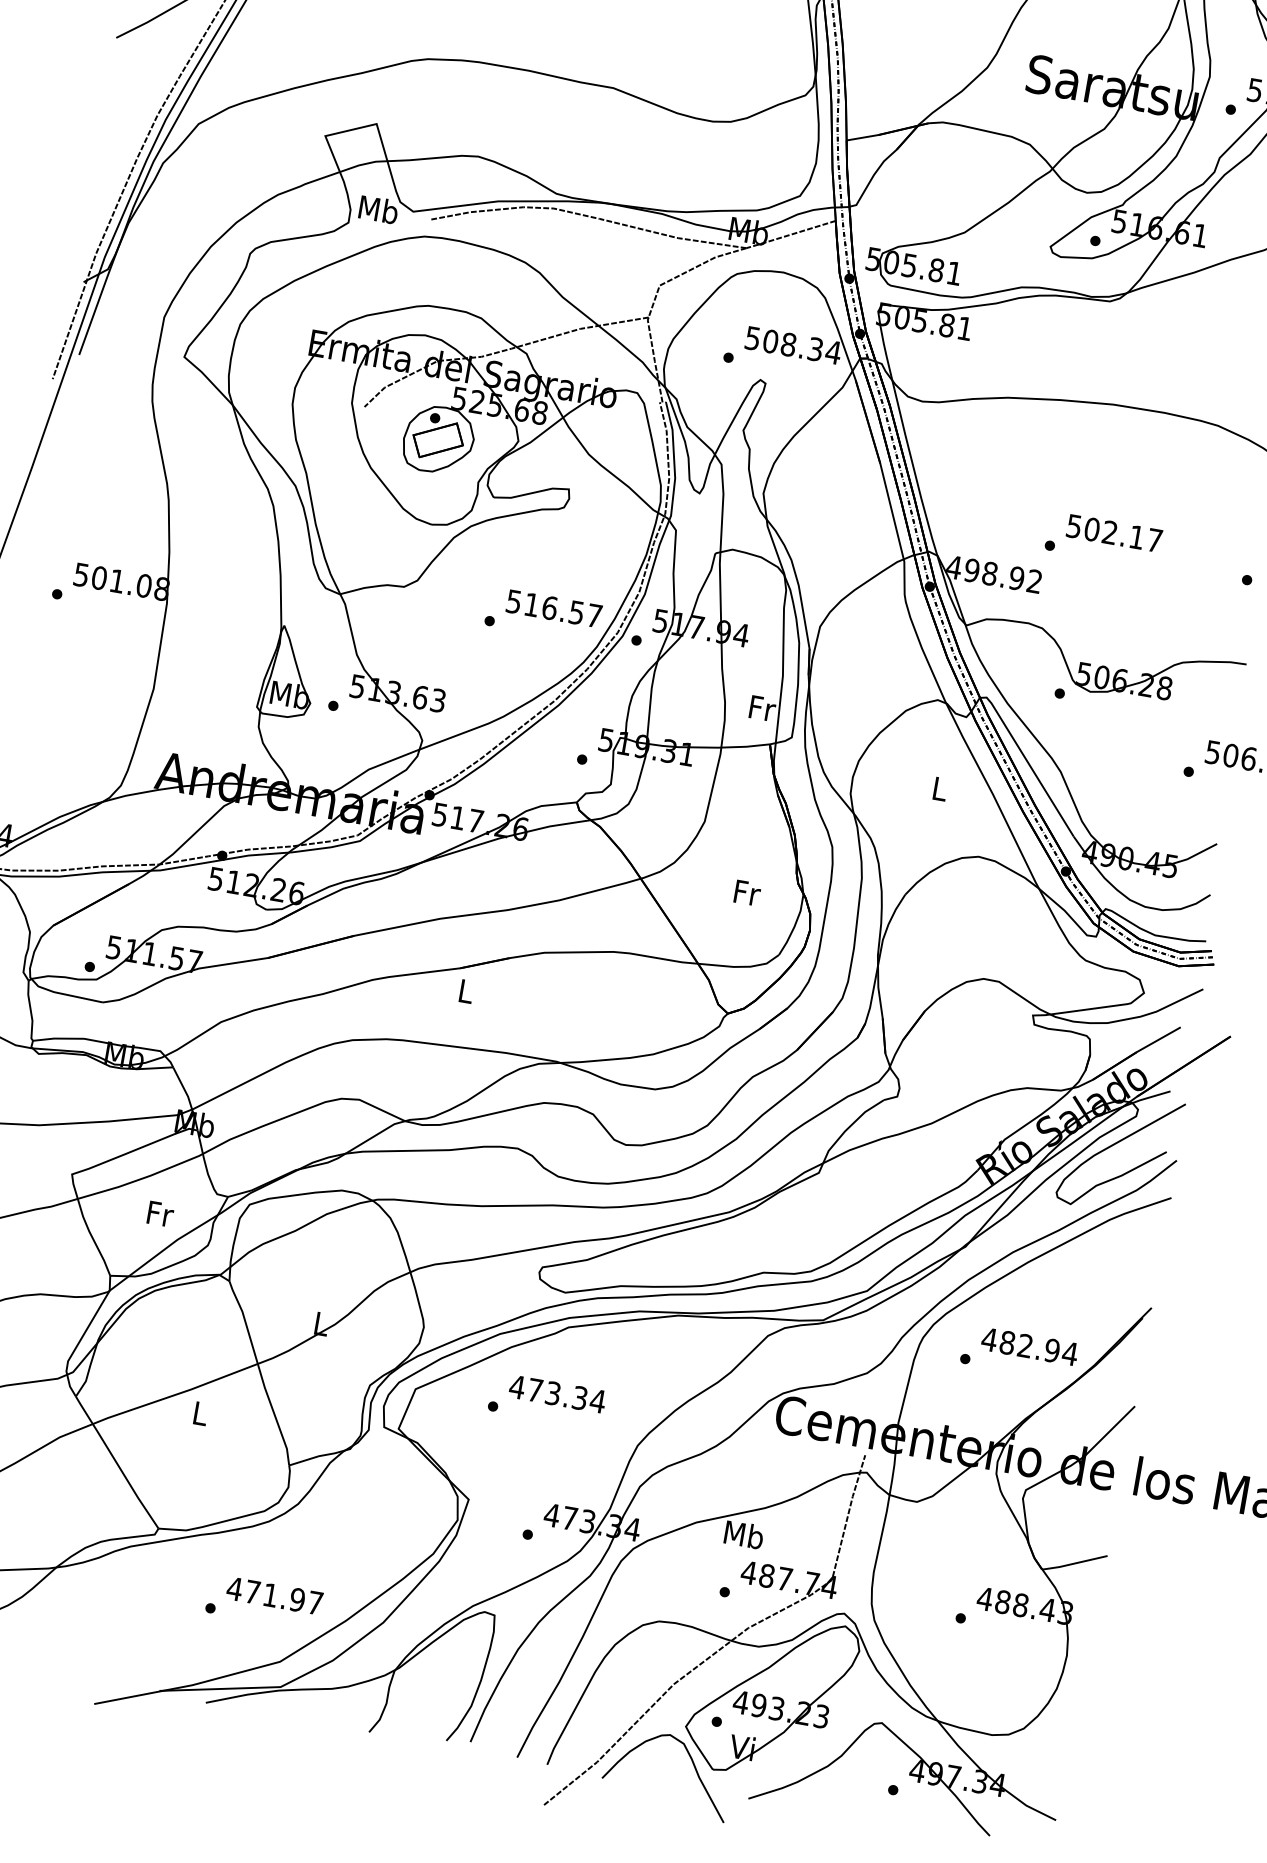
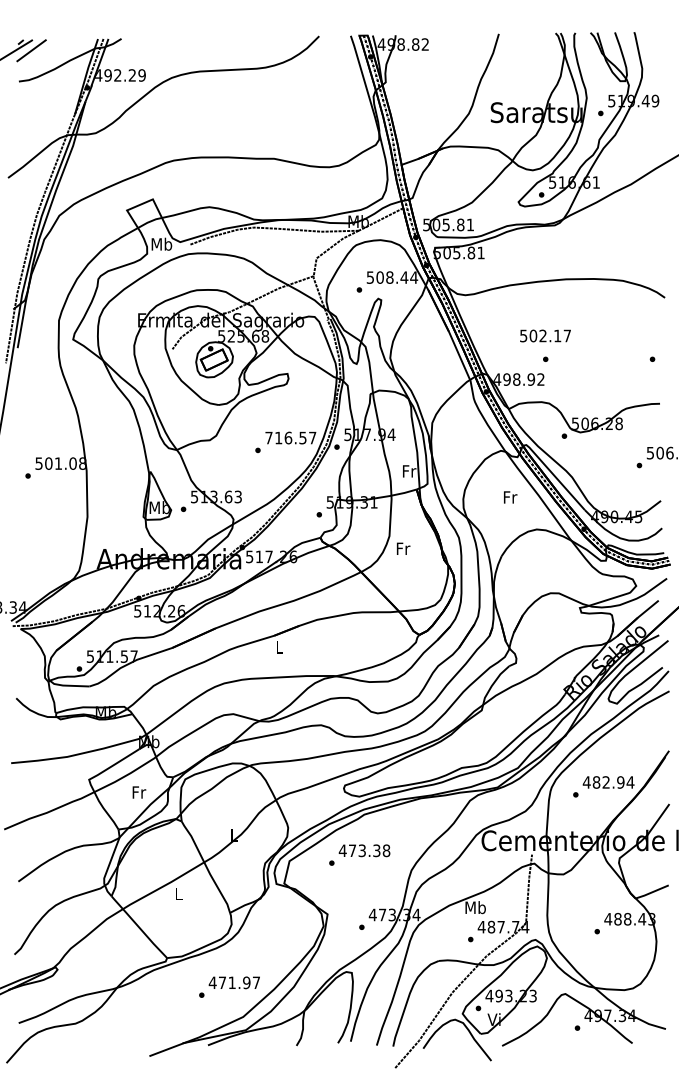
text: (815, 349) -> (404, 277), 508.34 -> 508.44
text: (1114, 532) -> (545, 335), moved
text: (512, 602) -> (268, 438), 516.57 -> 716.57
text: (940, 789) -> (510, 497), L -> Fr
text: (747, 892) -> (403, 548), moved
text: (597, 1400) -> (386, 850), 473.34 -> 473.38

